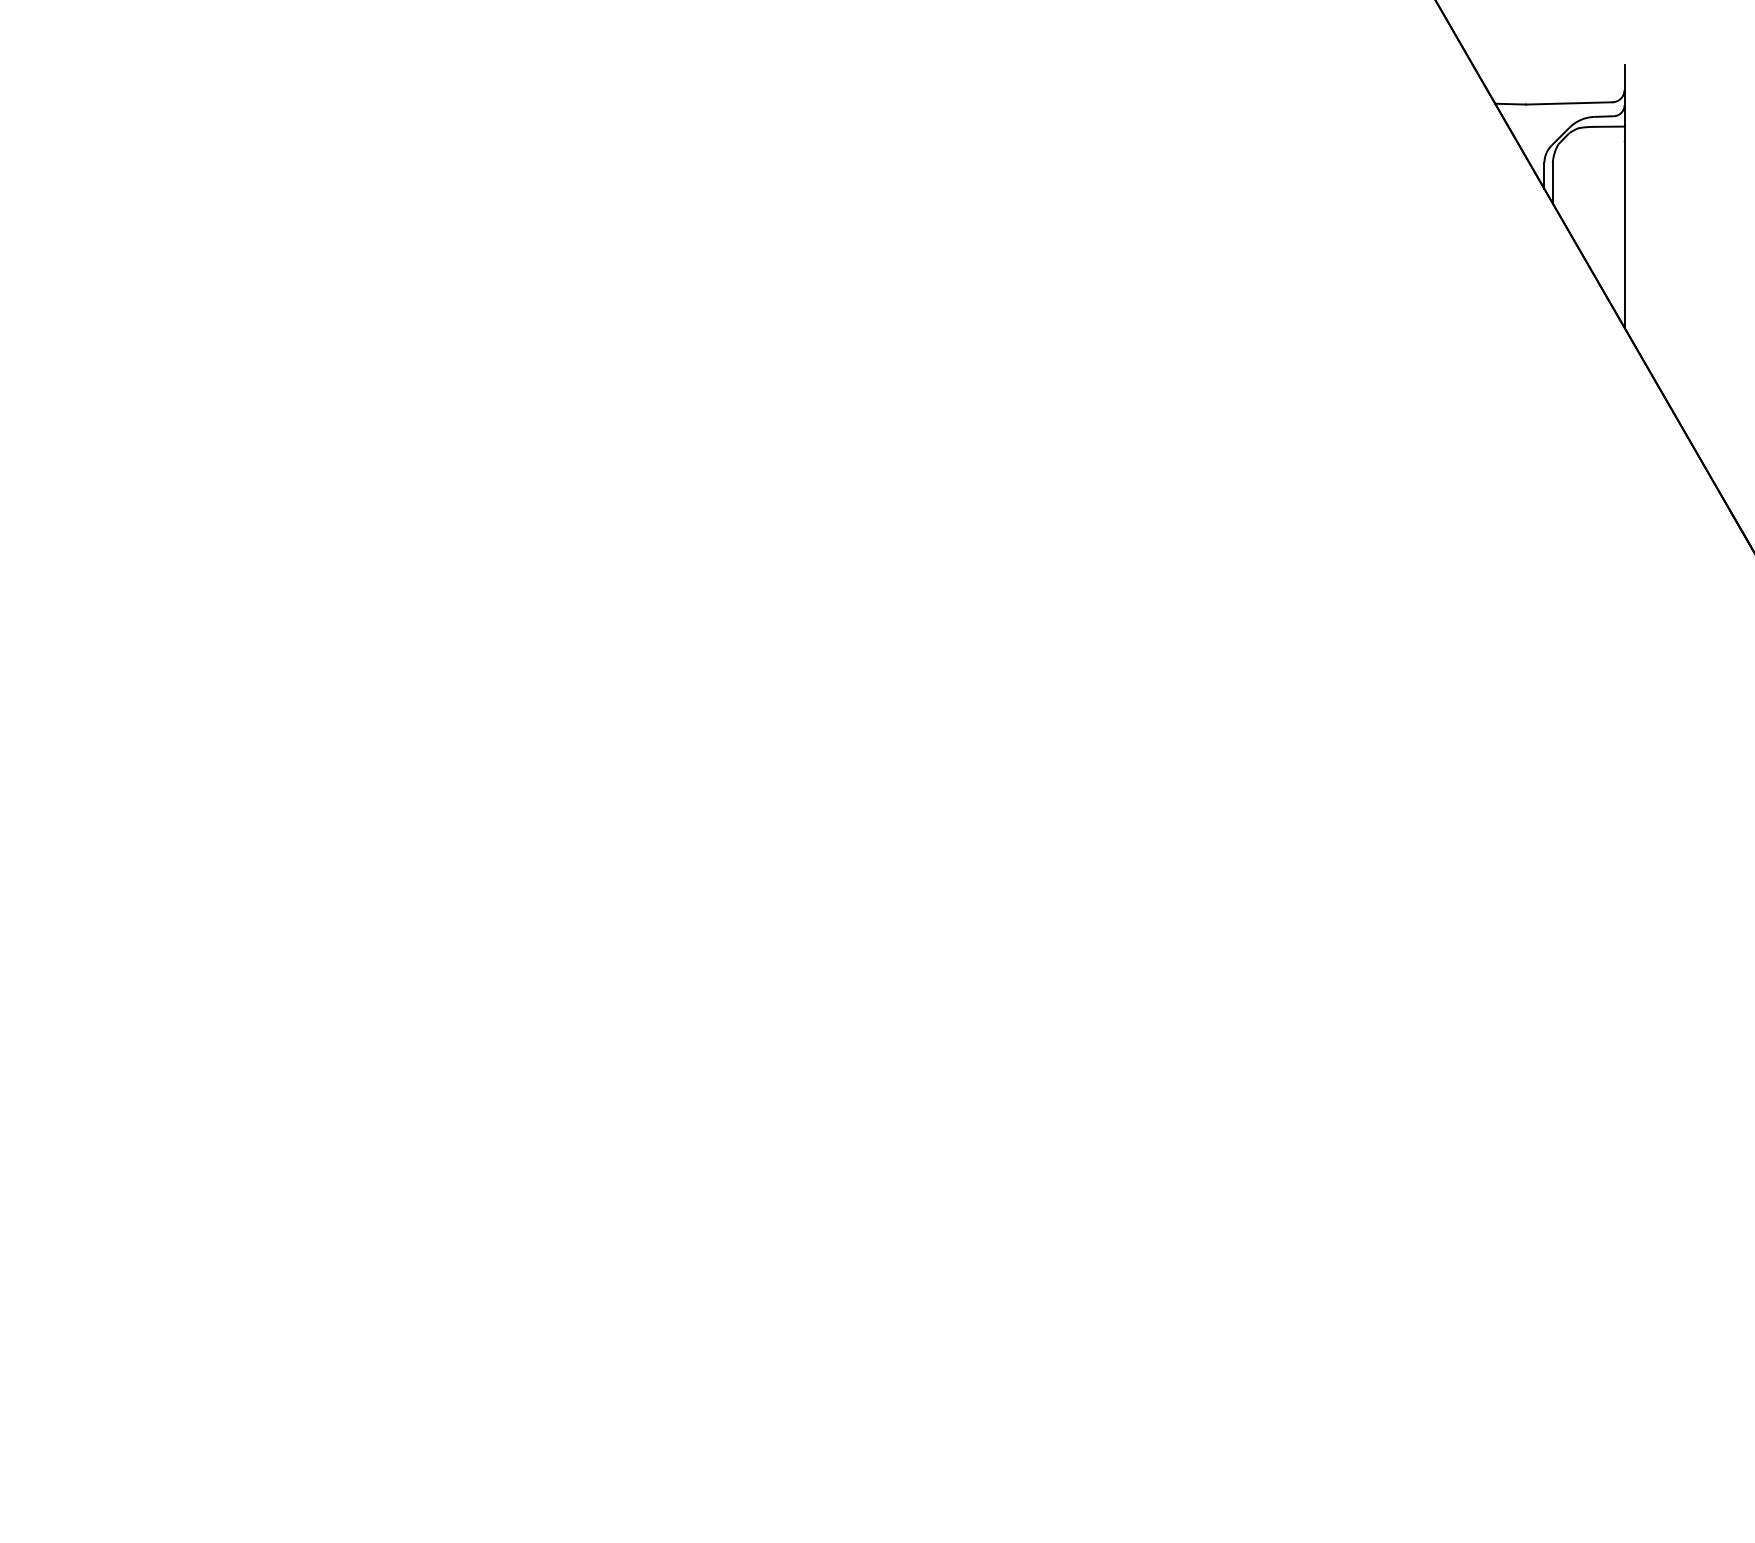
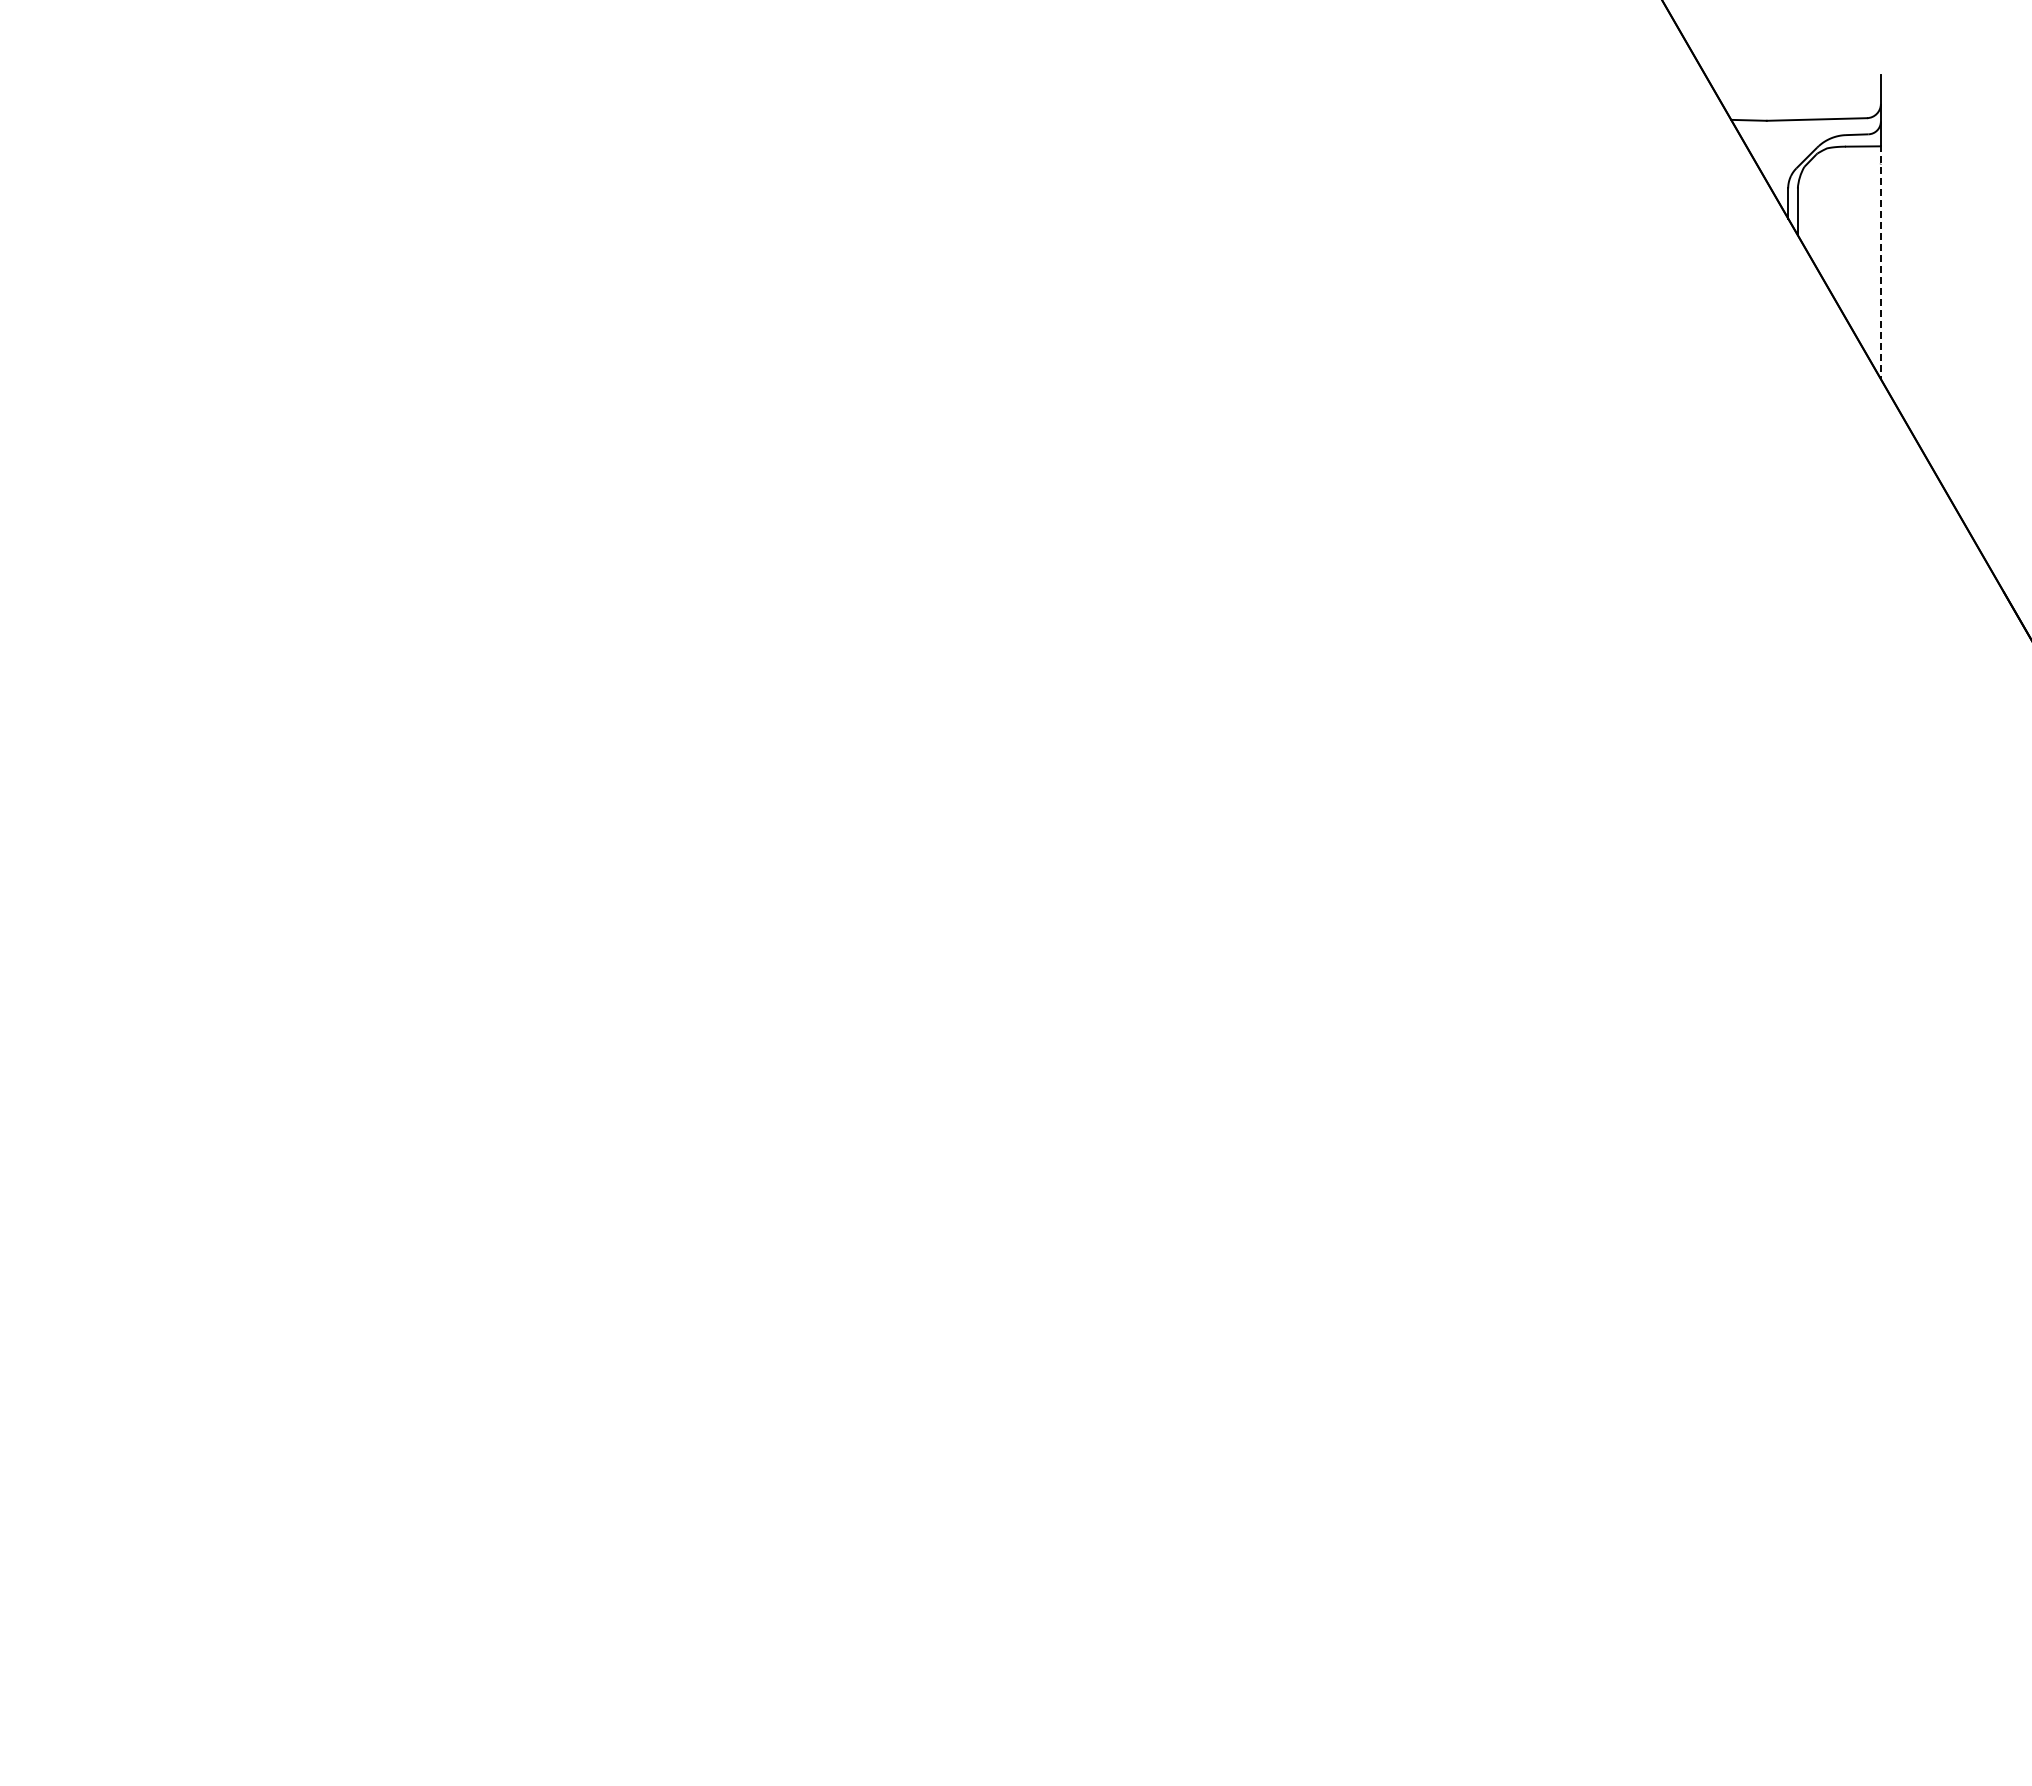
line: (1624, 226) -> (1880, 262), solid -> dashed

